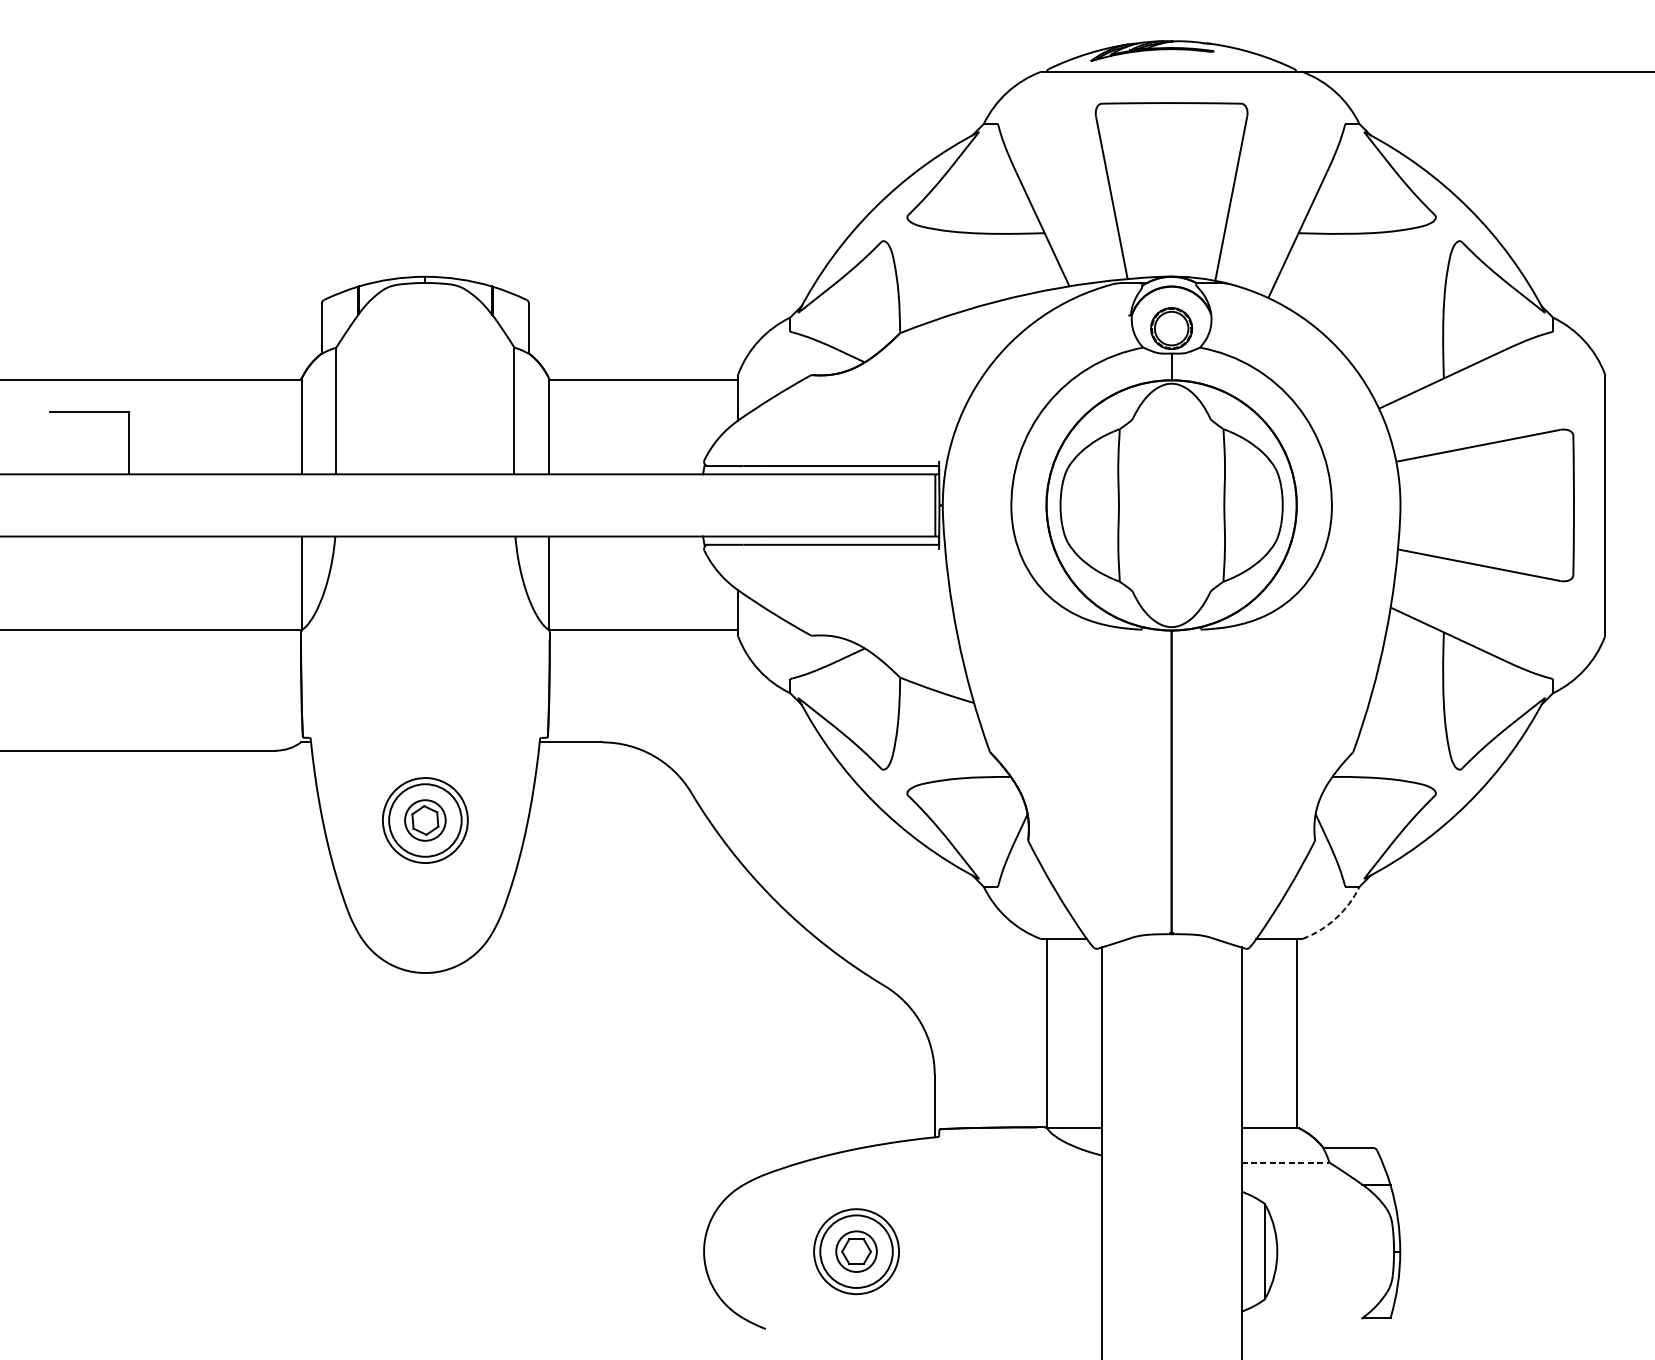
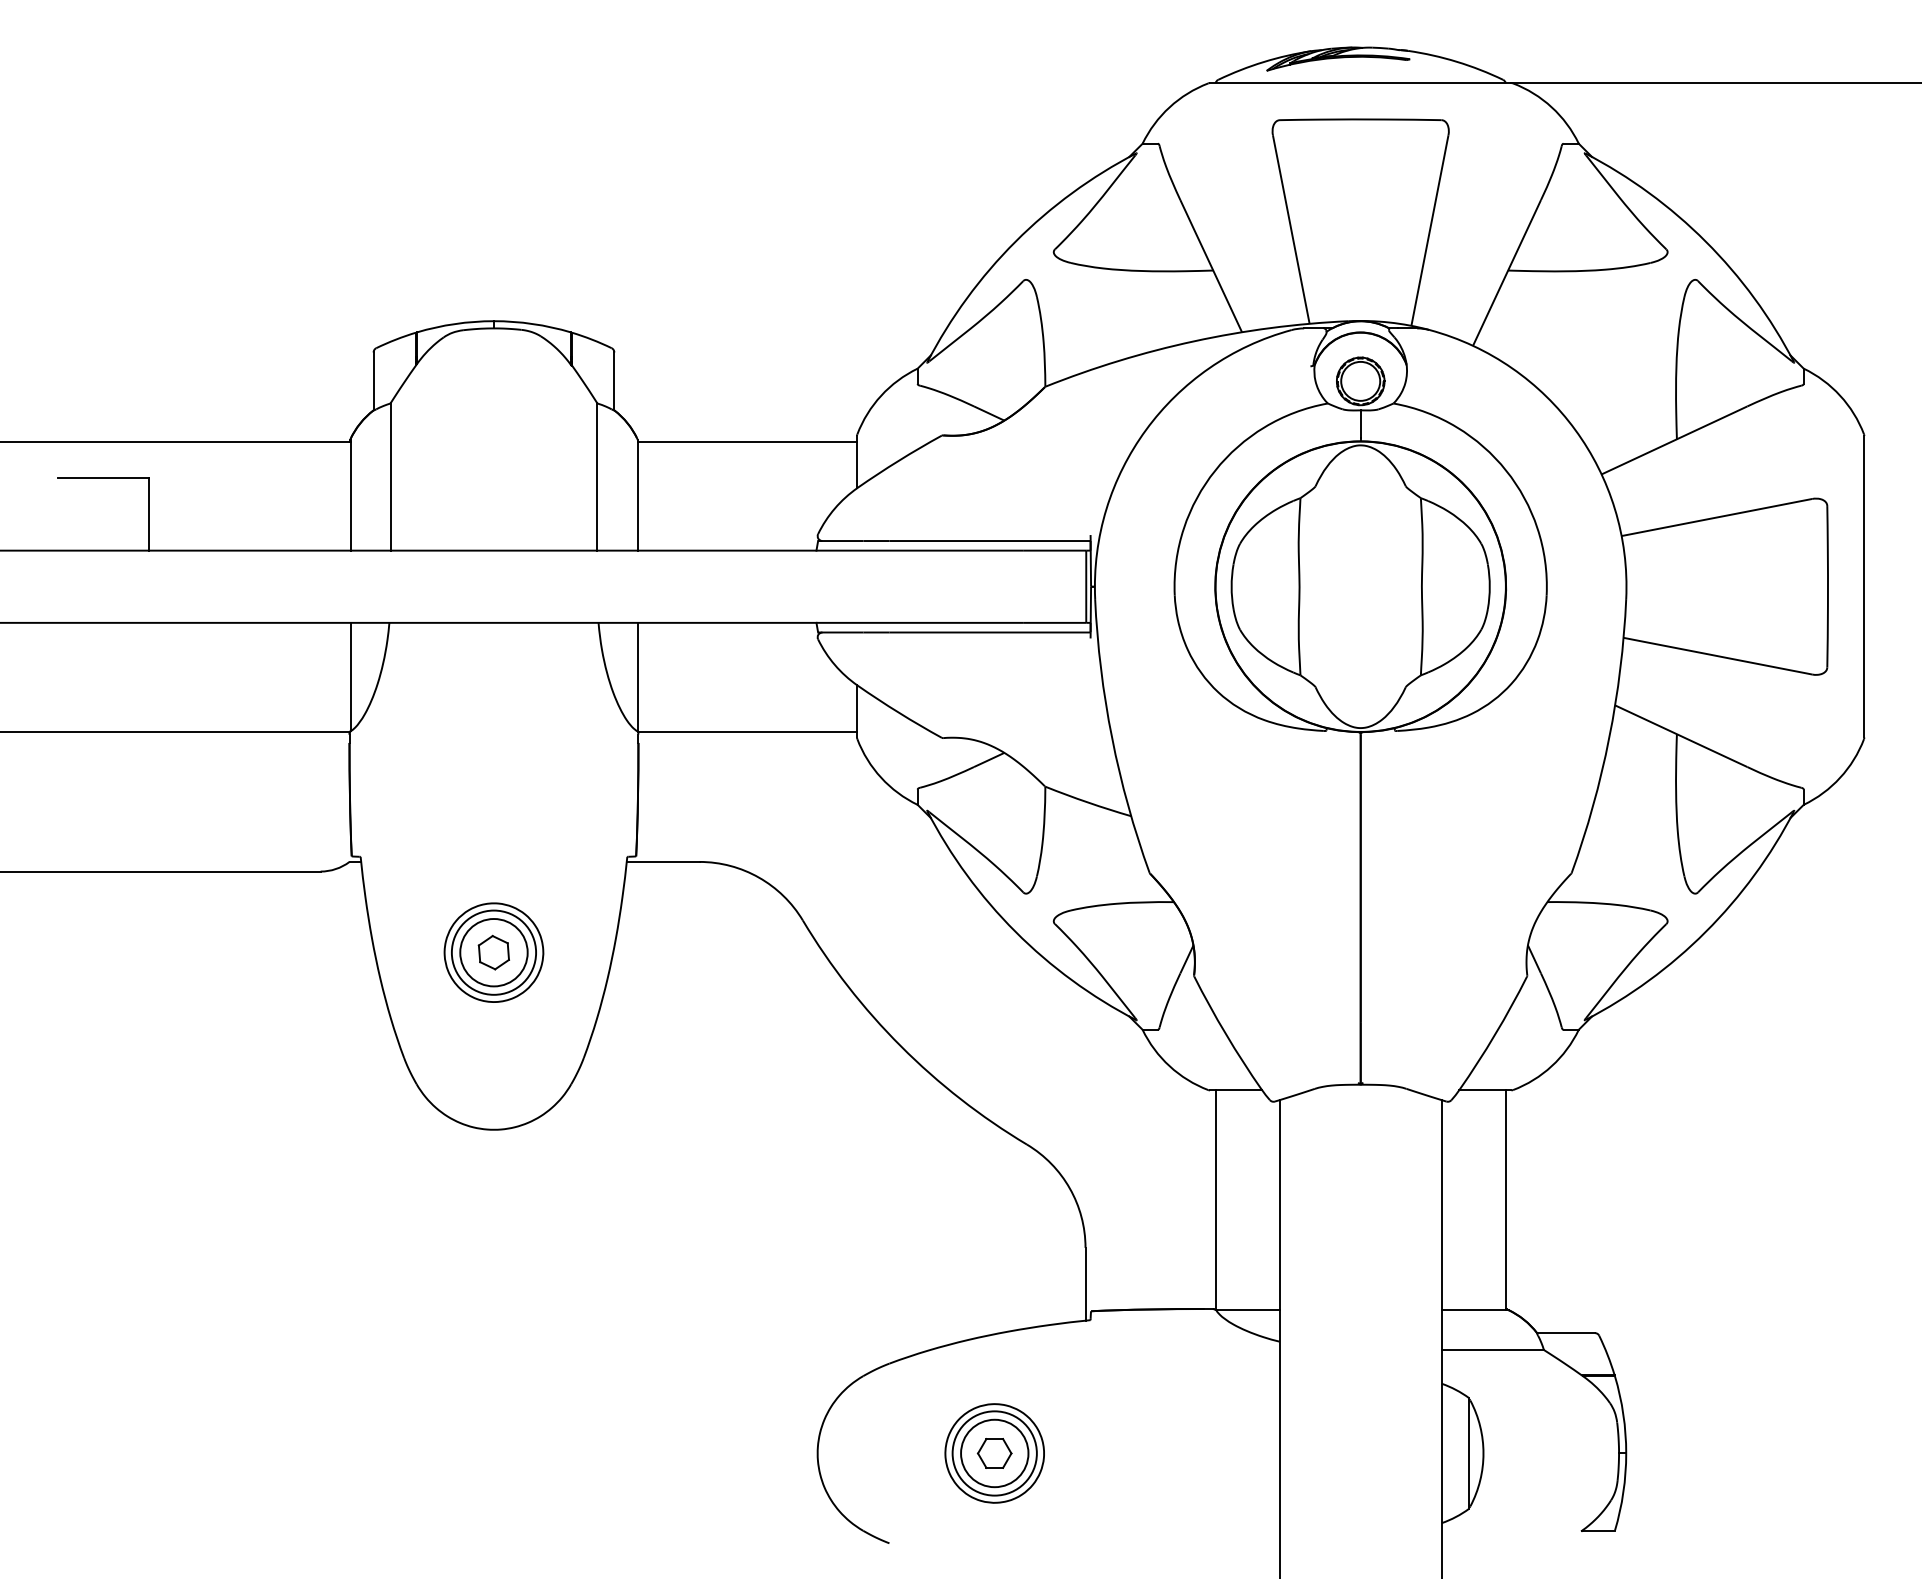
circle: (424, 820) -> (493, 952), size x1.43
arc: (1335, 918) -> (1551, 1066), dashed -> solid
line: (1285, 1163) -> (1493, 1350), dashed -> solid
circle: (856, 1251) -> (994, 1453), size x1.43

